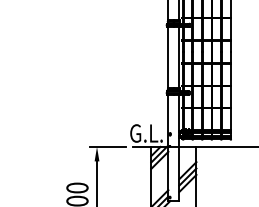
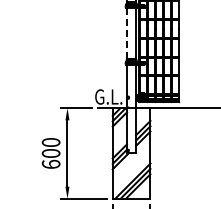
line: (168, 58) -> (127, 34), solid -> dashed

